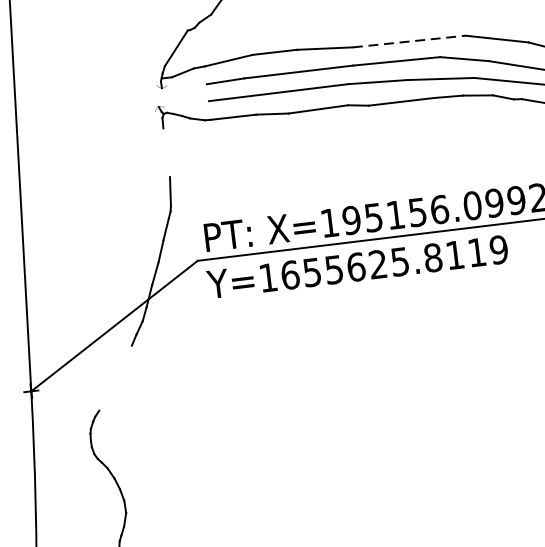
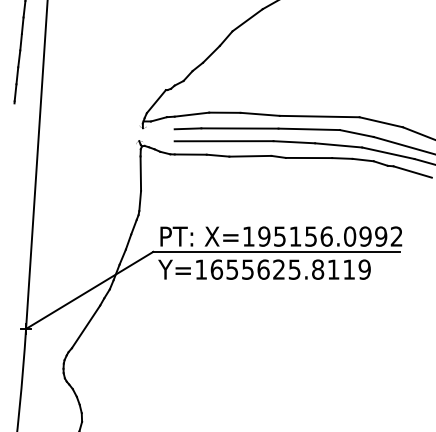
line: (409, 41) -> (319, 116), dashed -> solid
line: (166, 152) -> (140, 173), added
line: (114, 377) -> (85, 326), added

